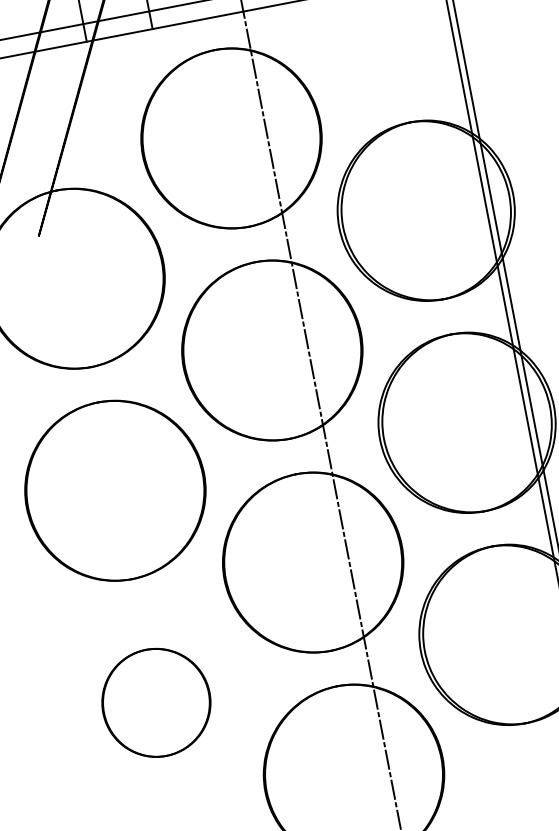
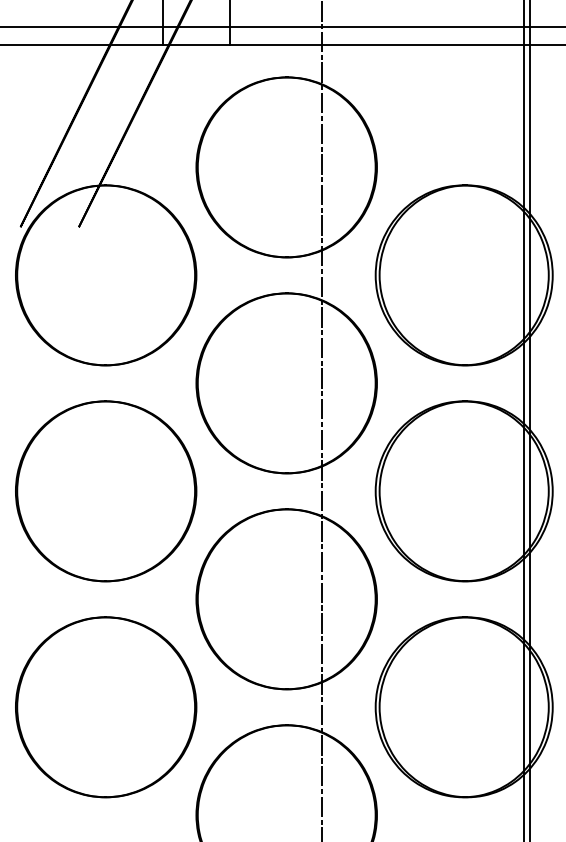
part: (156, 702) -> (106, 707), size x1.67

